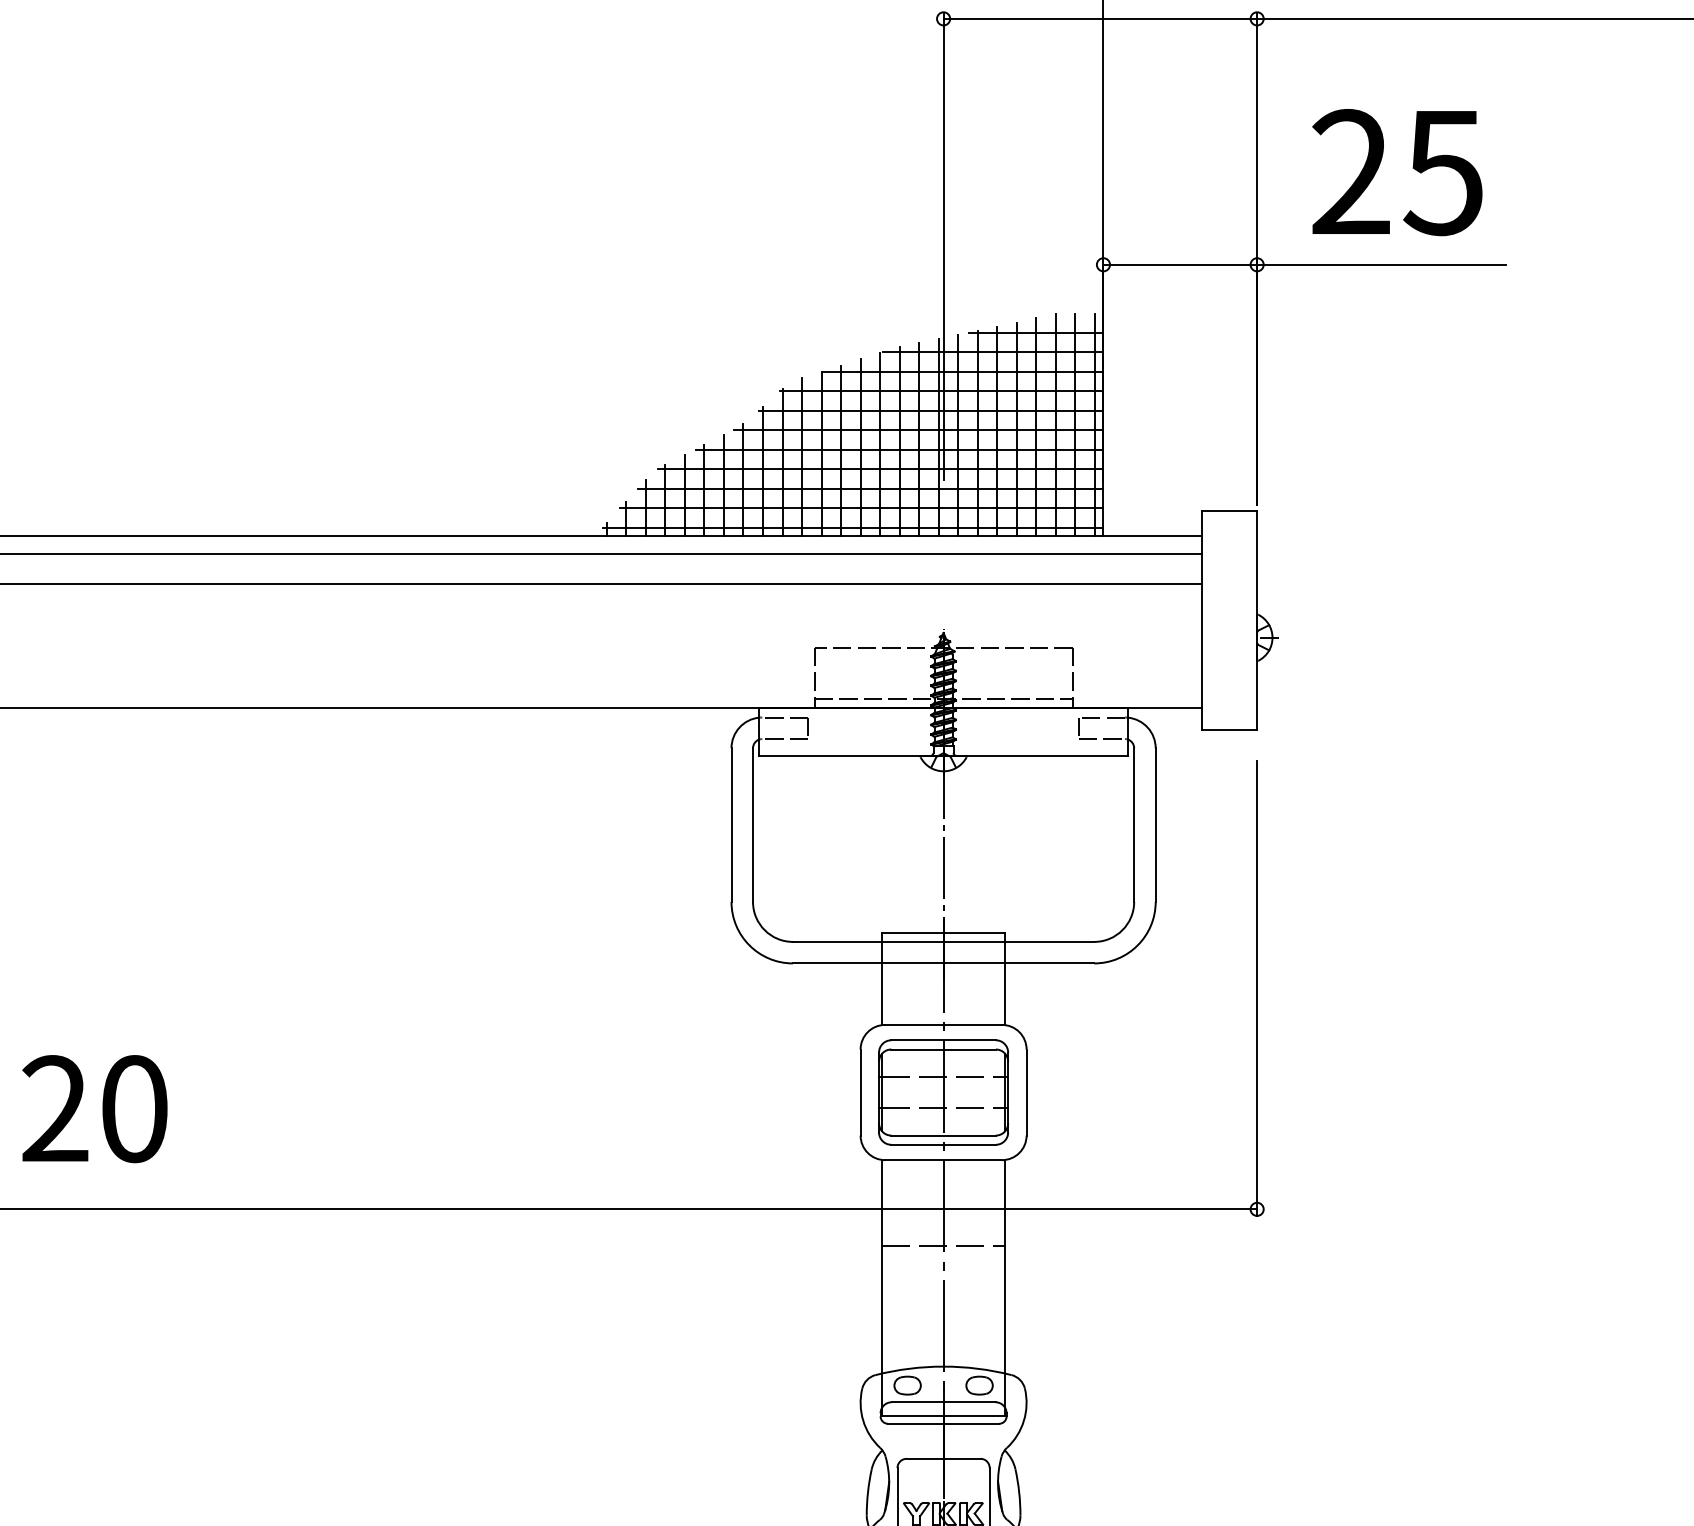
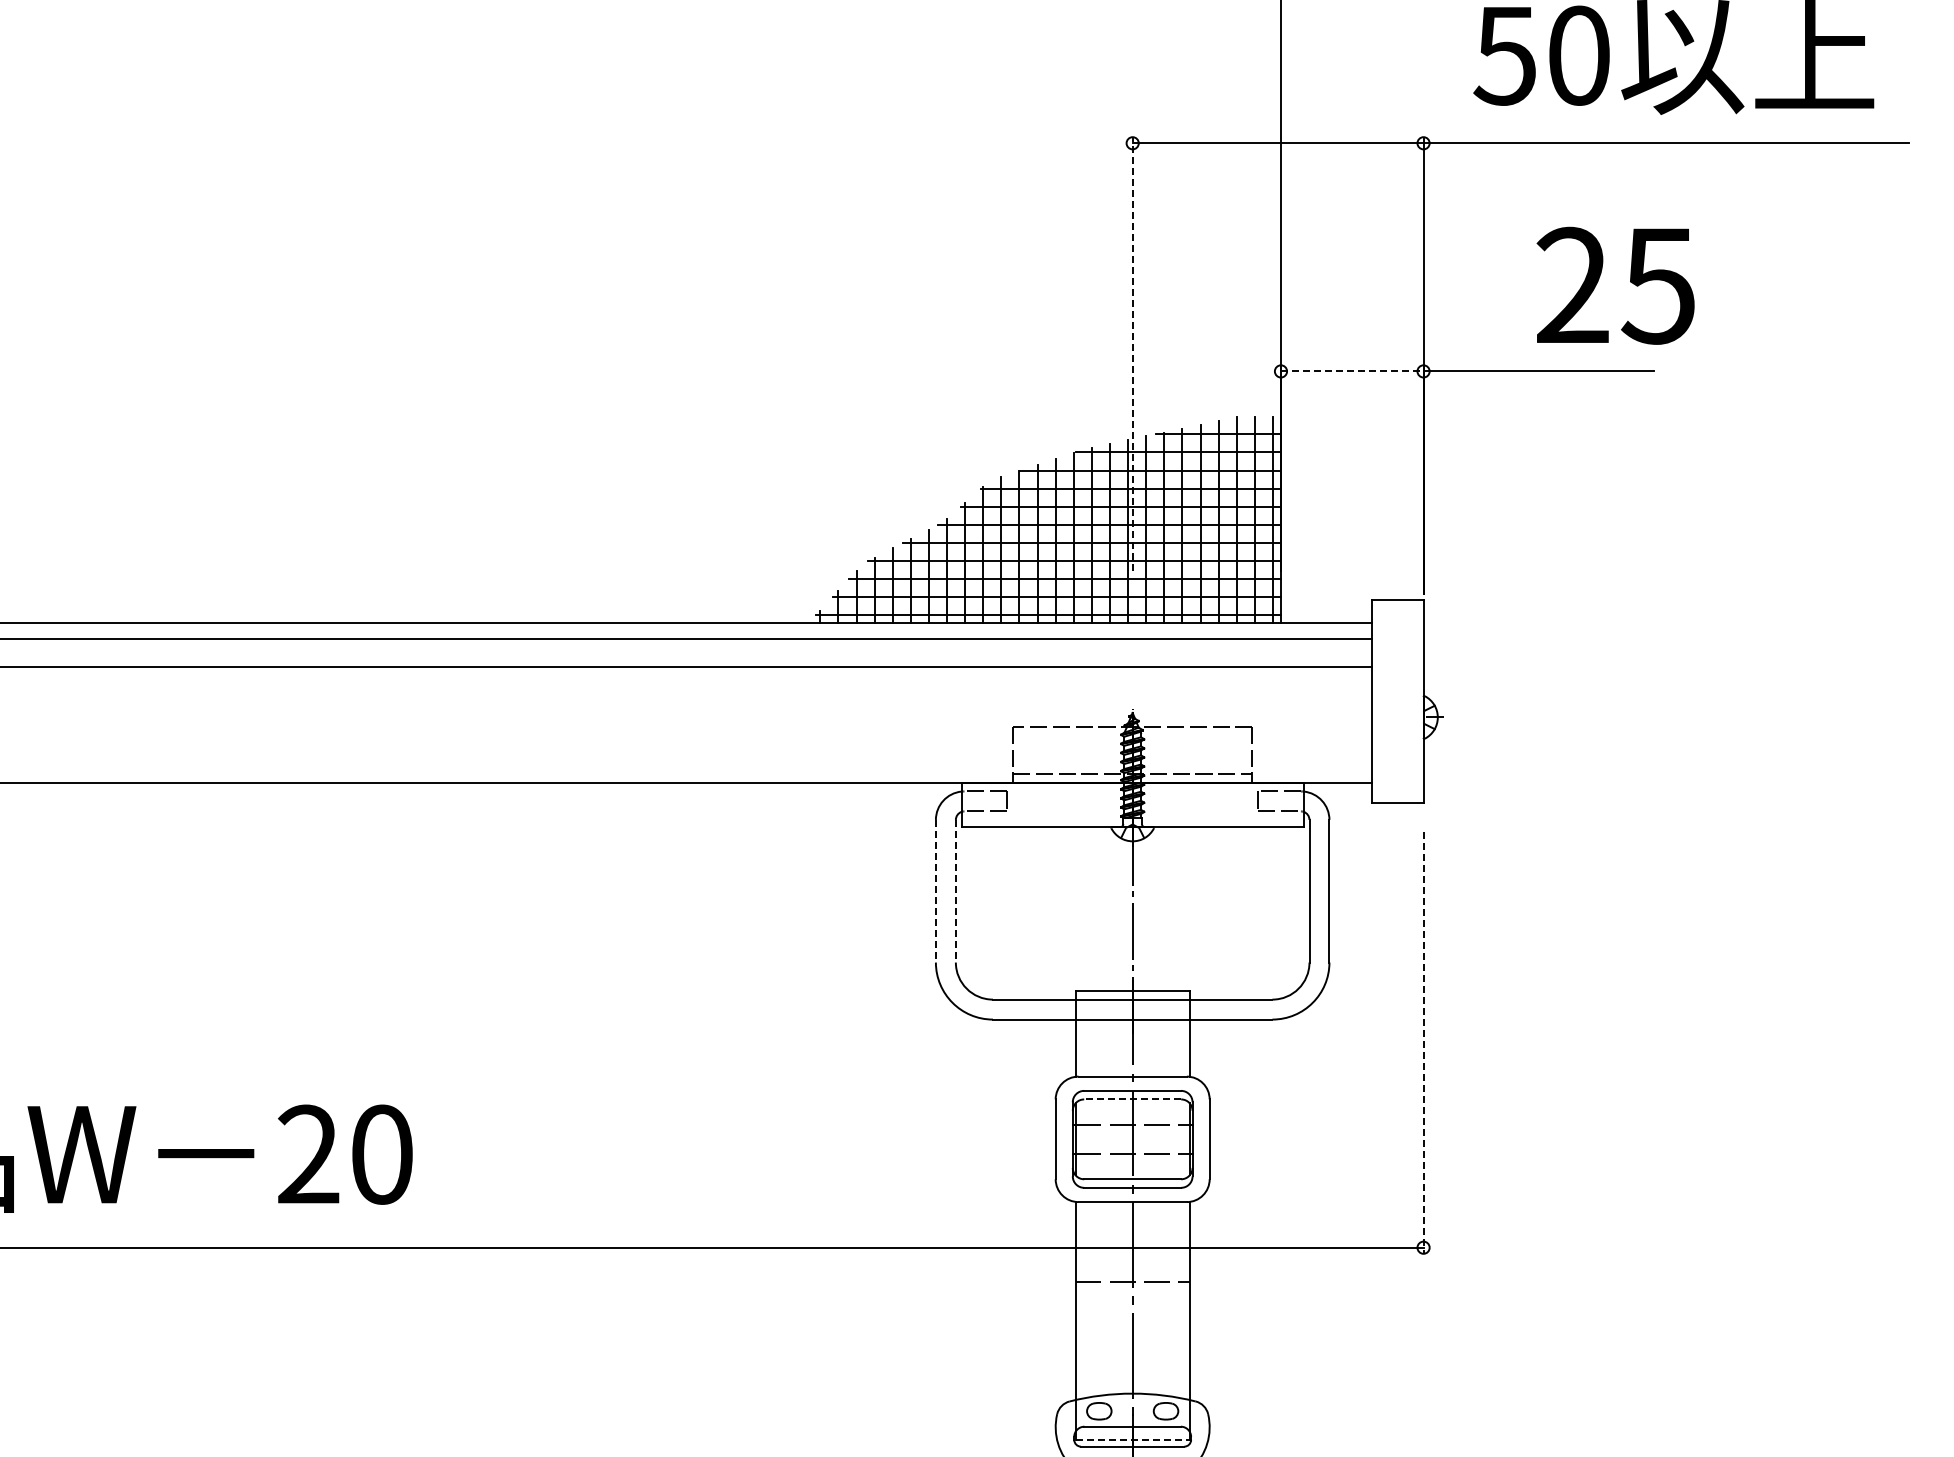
text: (1397, 172) -> (1615, 285), moved
line: (943, 246) -> (1132, 354), solid -> dashed
line: (1180, 264) -> (1352, 371), solid -> dashed
line: (731, 825) -> (935, 891), solid -> dashed
line: (752, 825) -> (955, 891), solid -> dashed
line: (1257, 988) -> (1423, 1042), solid -> dashed
line: (943, 1049) -> (1132, 1099), solid -> dashed
line: (944, 1416) -> (1133, 1439), solid -> dashed

